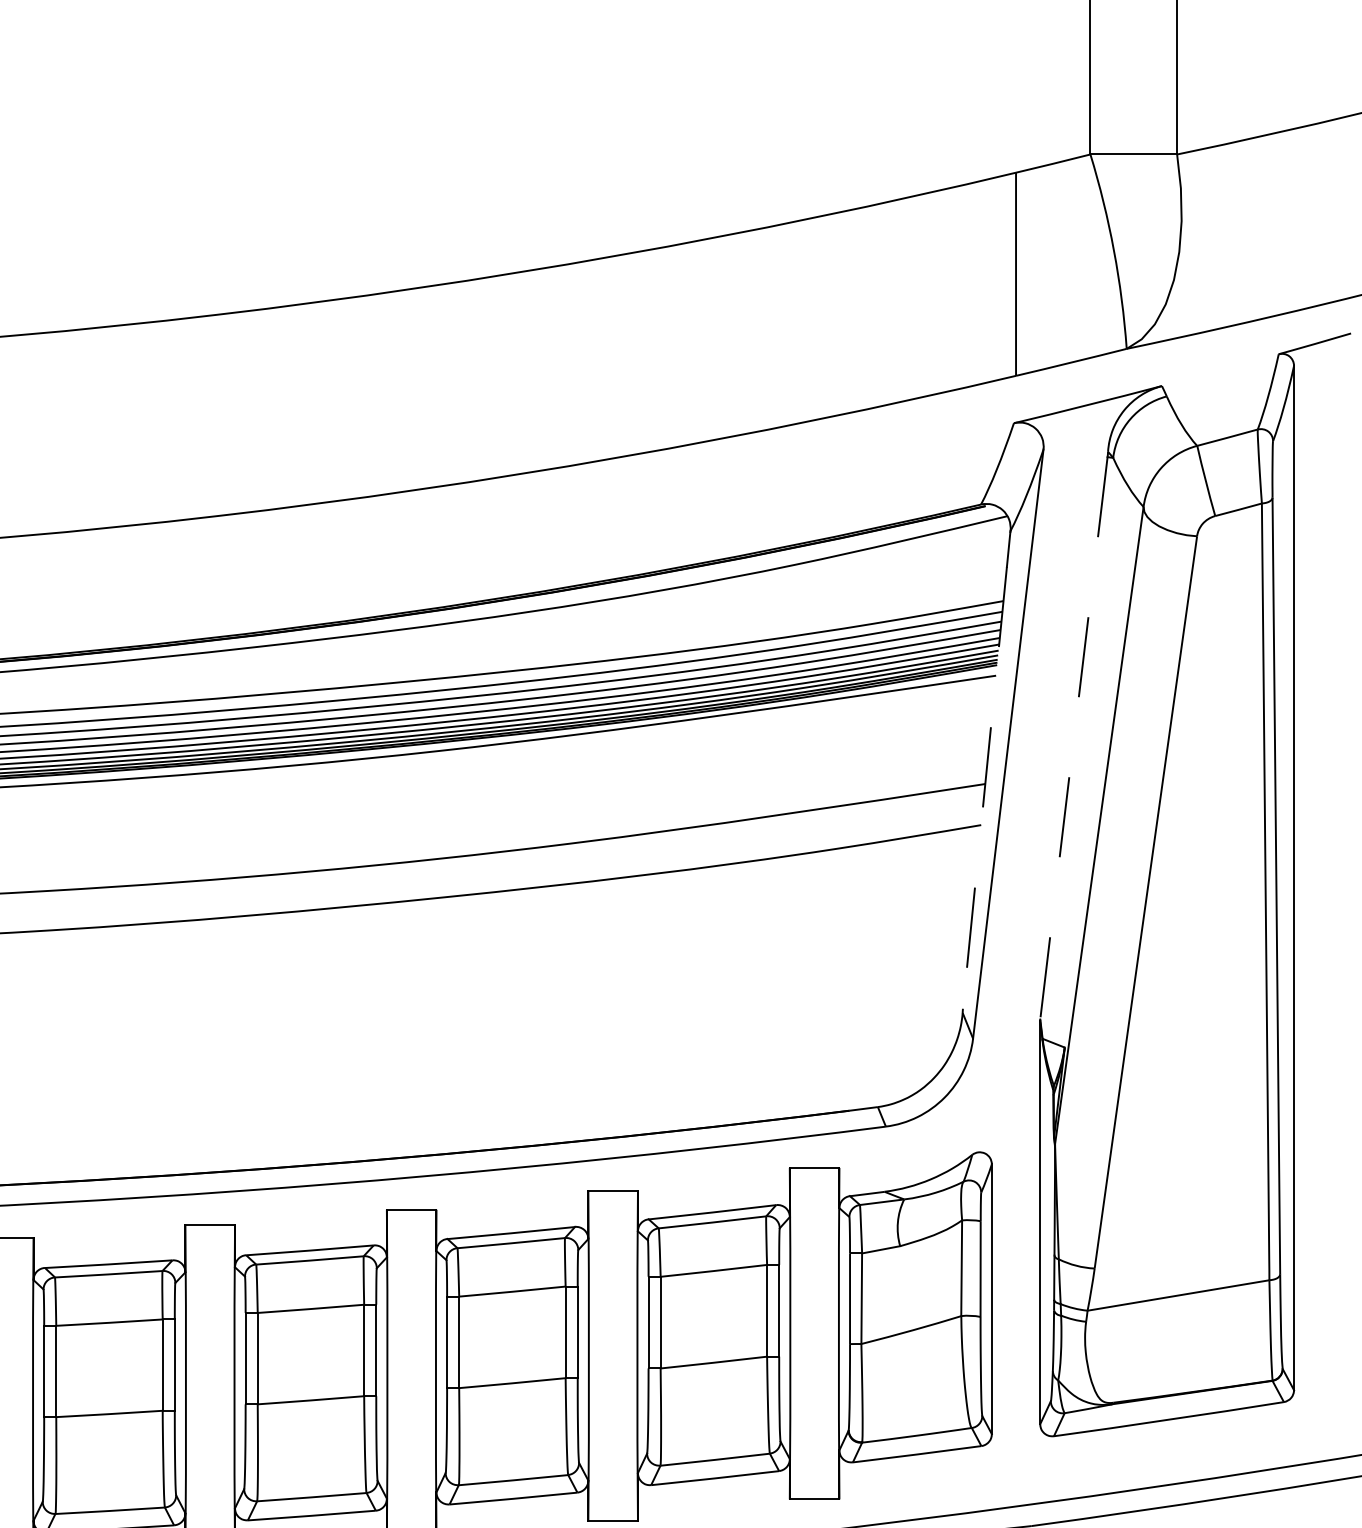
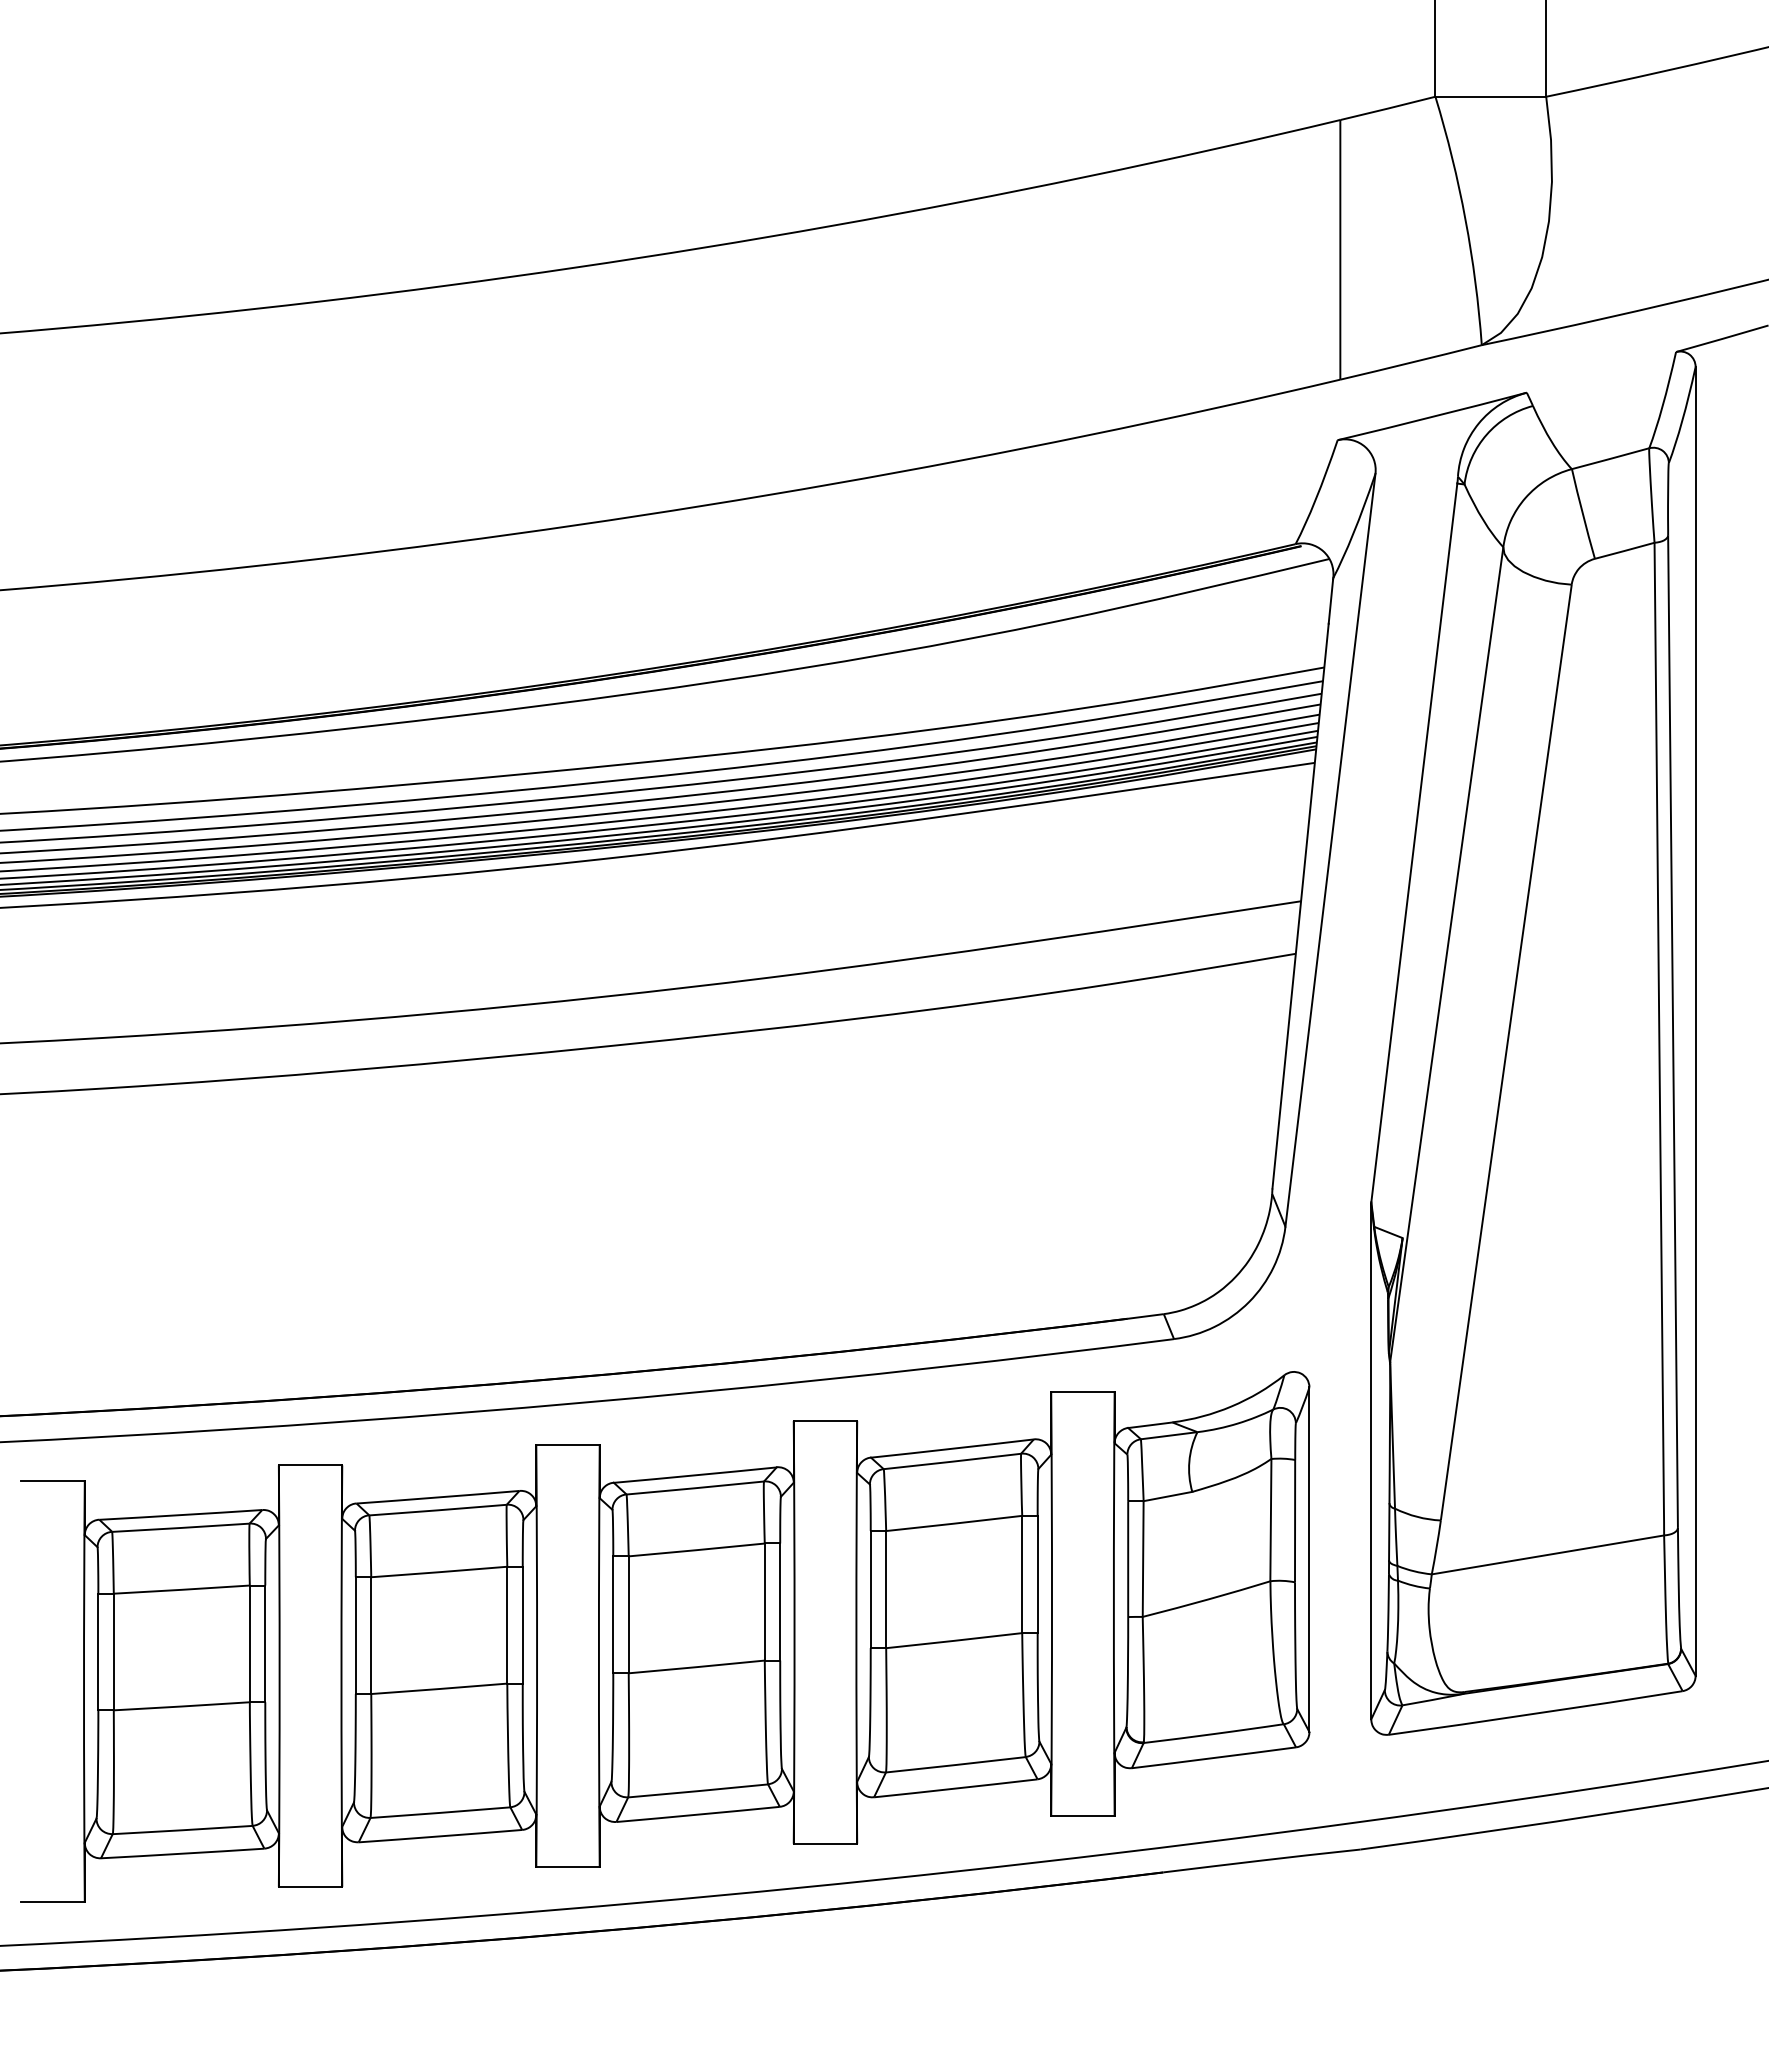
line: (1074, 738) -> (1414, 842), dashed -> solid
line: (984, 788) -> (1300, 906), dashed -> solid

